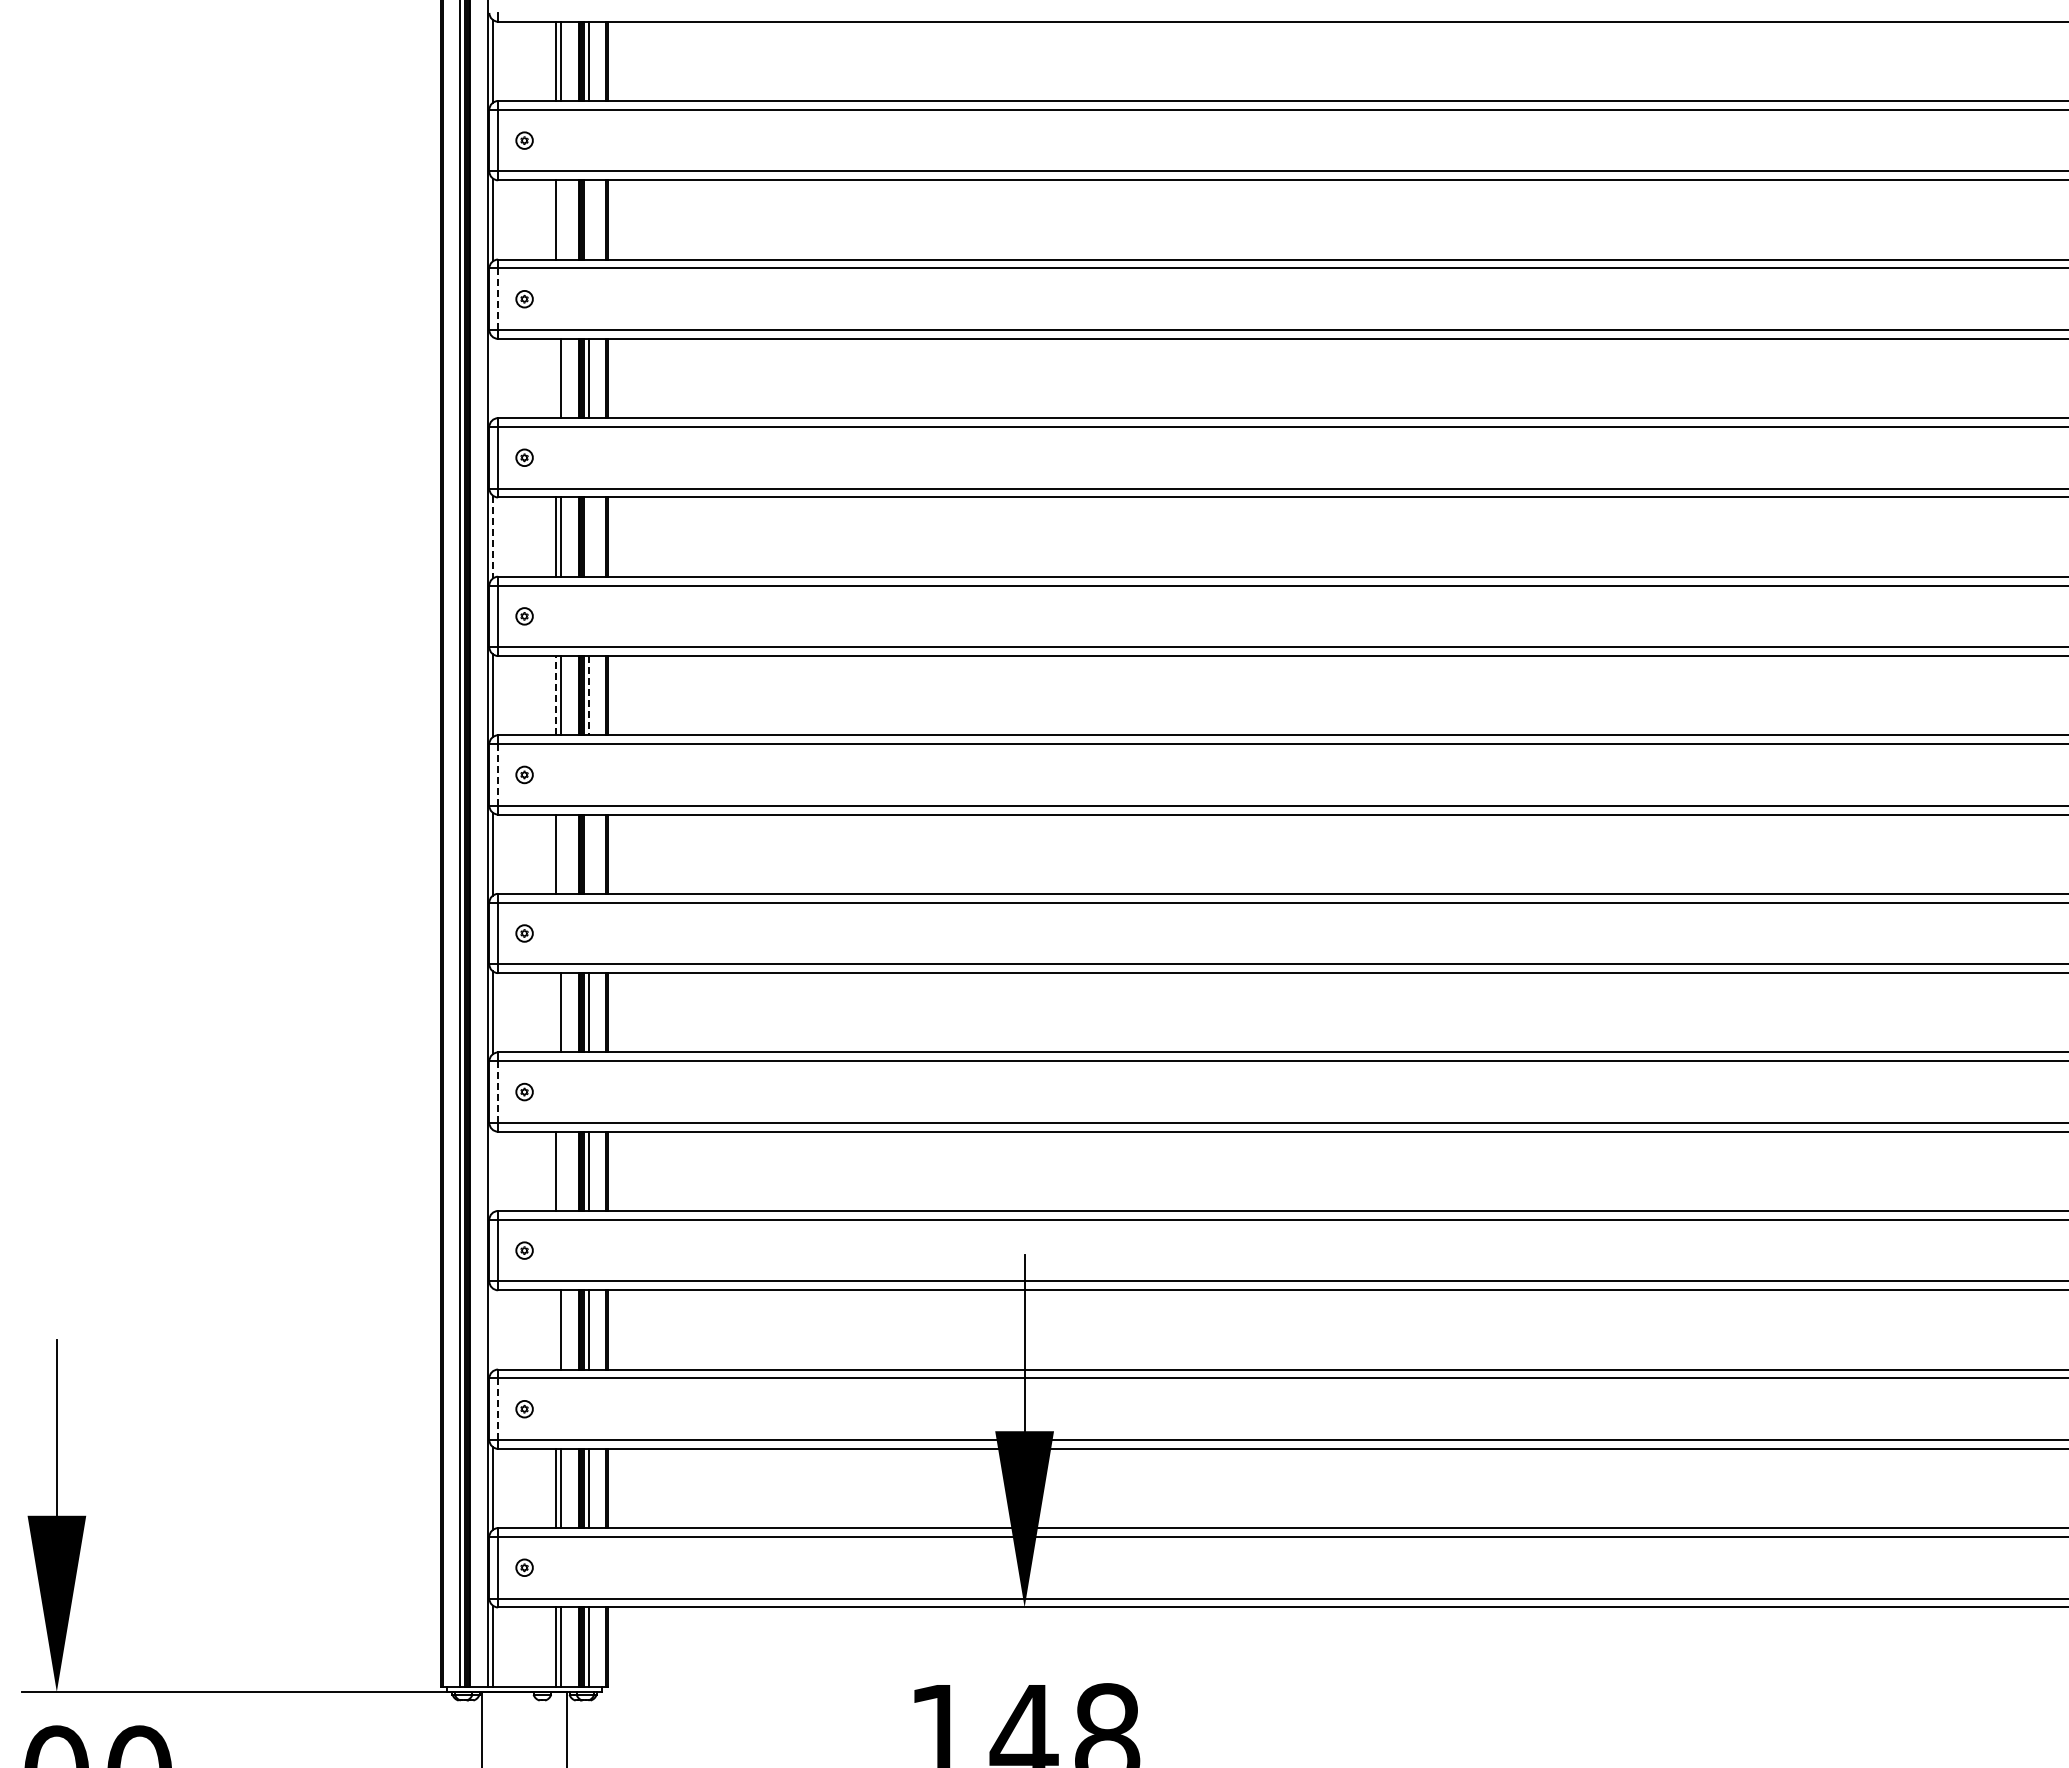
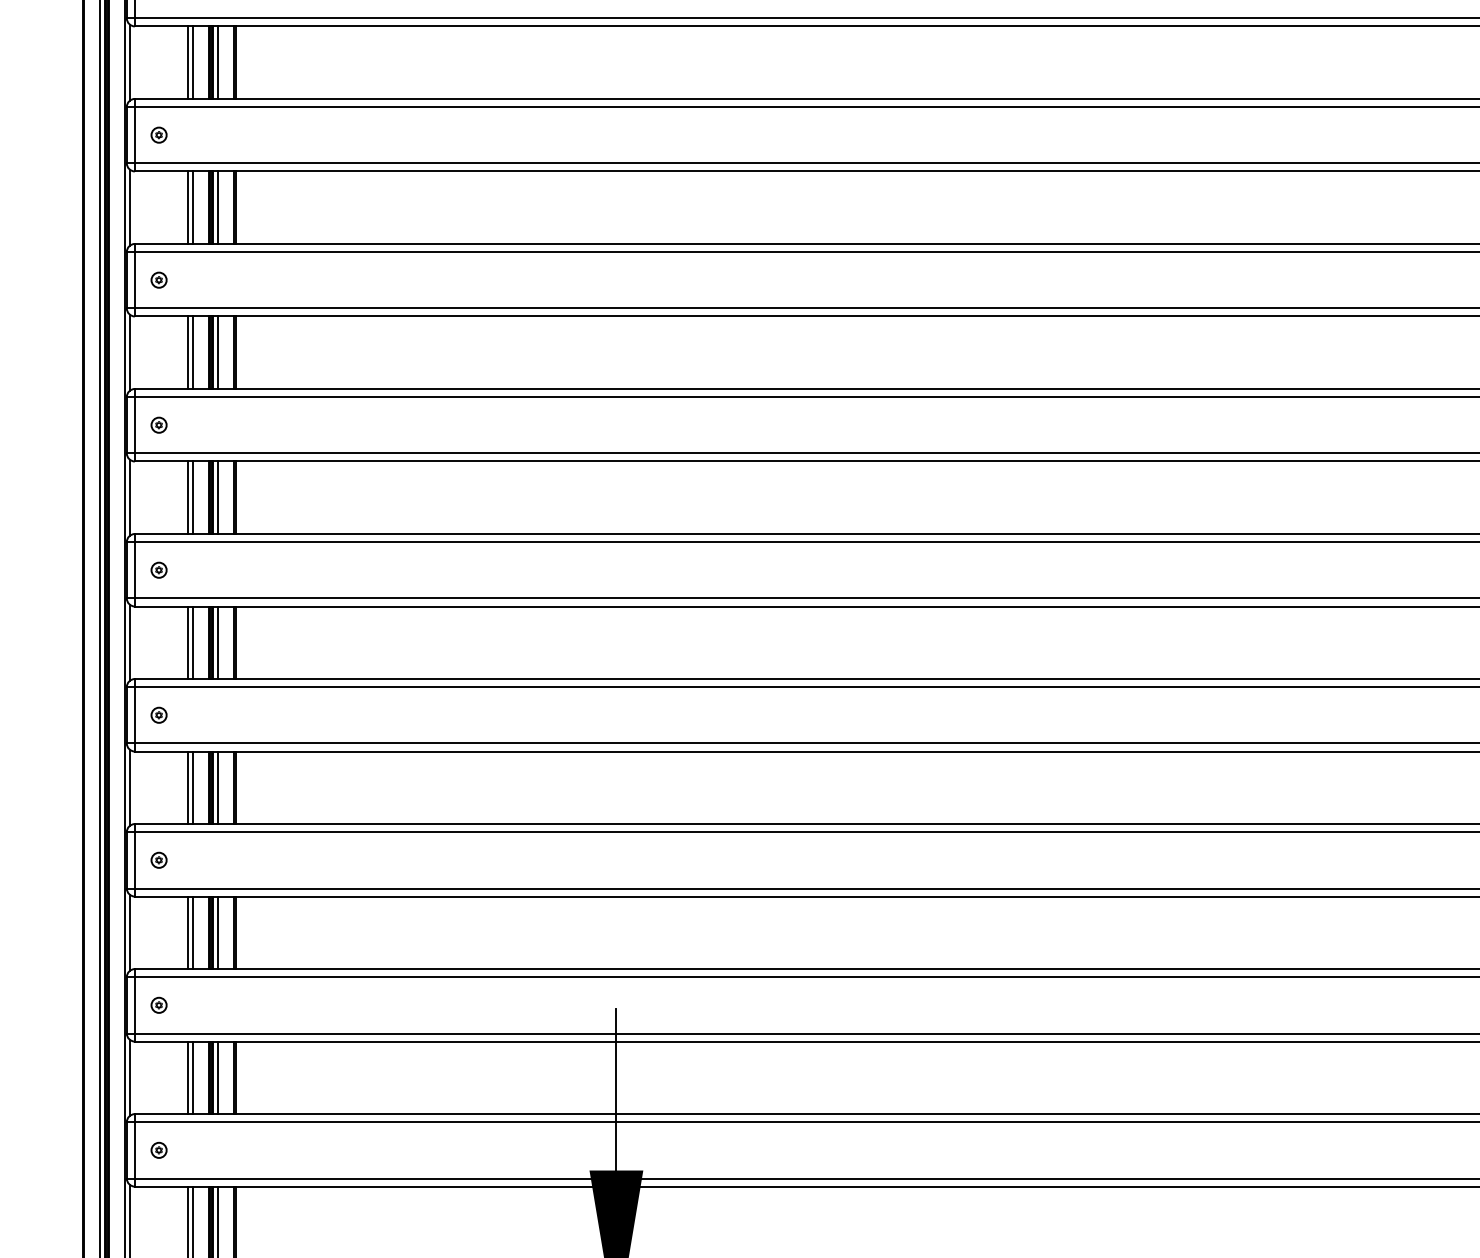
line: (561, 219) -> (192, 62), added
line: (588, 219) -> (217, 62), added
line: (498, 299) -> (135, 135), dashed -> solid
line: (492, 378) -> (129, 207), added
line: (556, 378) -> (188, 207), added
line: (588, 536) -> (217, 352), added
line: (492, 537) -> (129, 353), dashed -> solid
line: (556, 695) -> (188, 497), dashed -> solid
line: (588, 695) -> (217, 497), dashed -> solid
line: (498, 774) -> (135, 569), dashed -> solid
line: (561, 853) -> (192, 642), added
line: (588, 853) -> (217, 642), added
line: (556, 1012) -> (188, 787), added
line: (498, 1092) -> (135, 860), dashed -> solid
line: (492, 1170) -> (129, 932), added
line: (561, 1171) -> (192, 932), added
line: (492, 1329) -> (129, 1077), added
line: (556, 1329) -> (188, 1077), added
line: (498, 1409) -> (135, 1150), dashed -> solid

